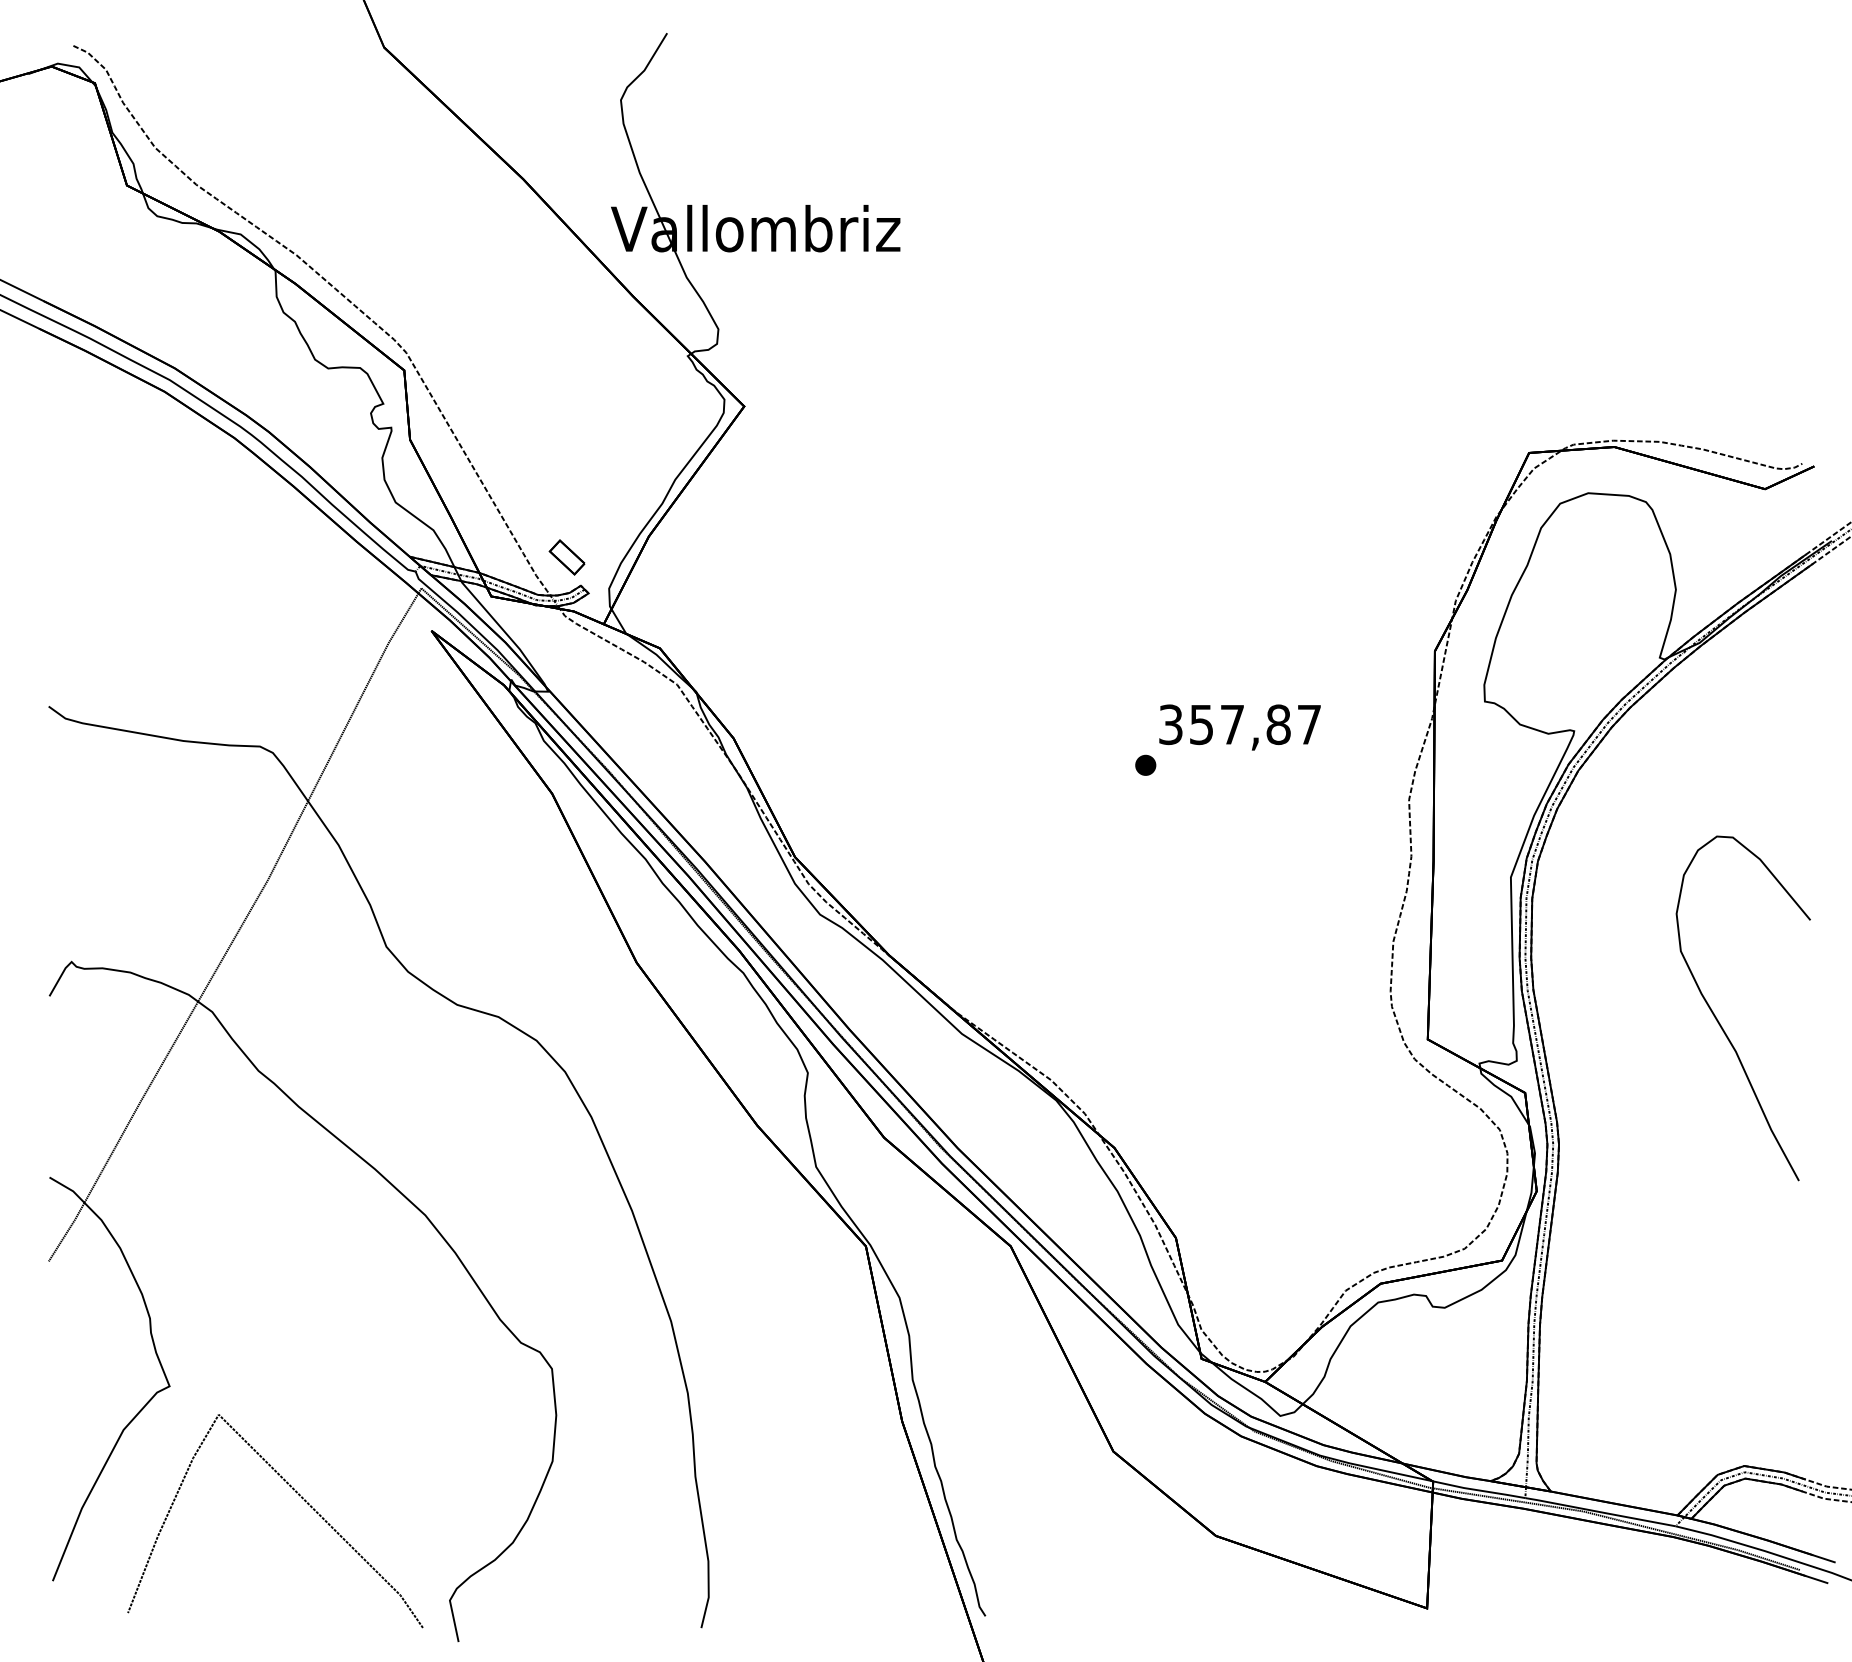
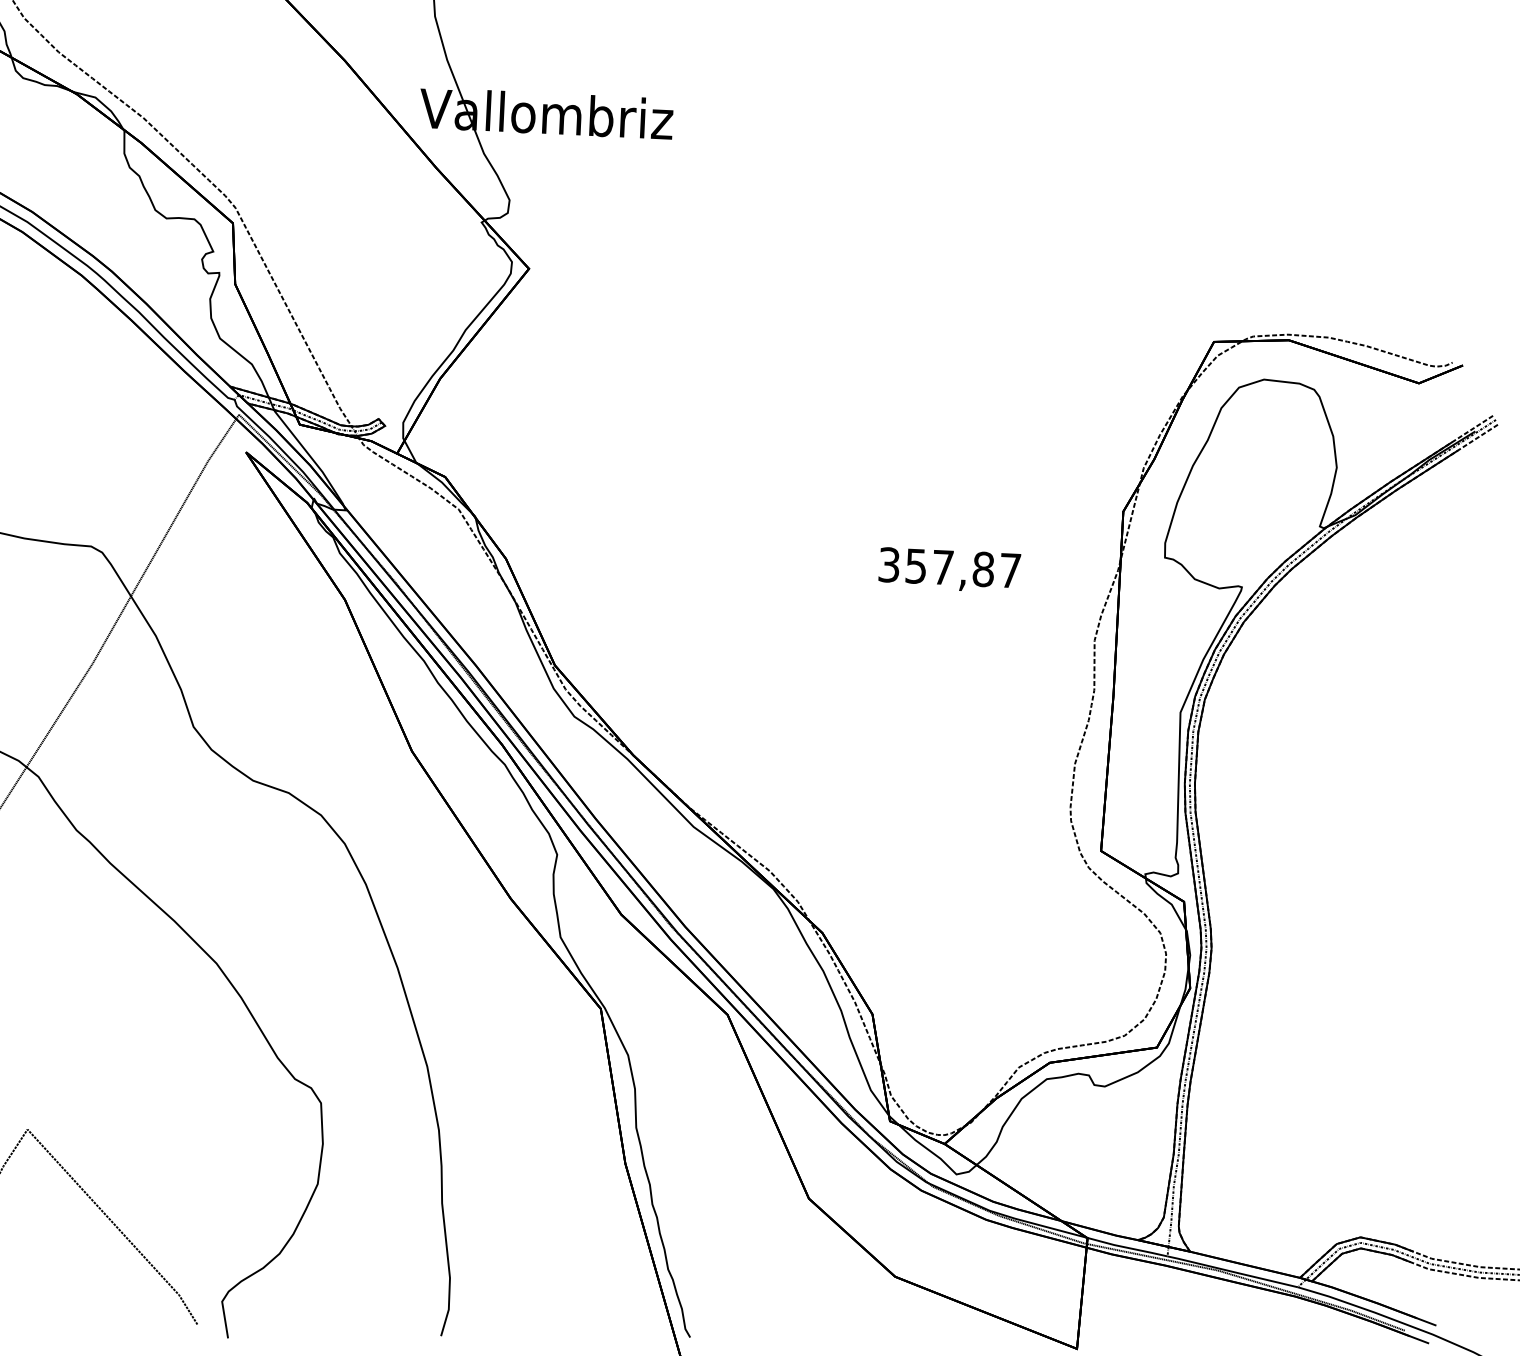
part: (566, 557) -> (367, 393), removed
part: (1145, 764) -> (865, 598), removed
curve: (1719, 1021) -> (1357, 847), removed

